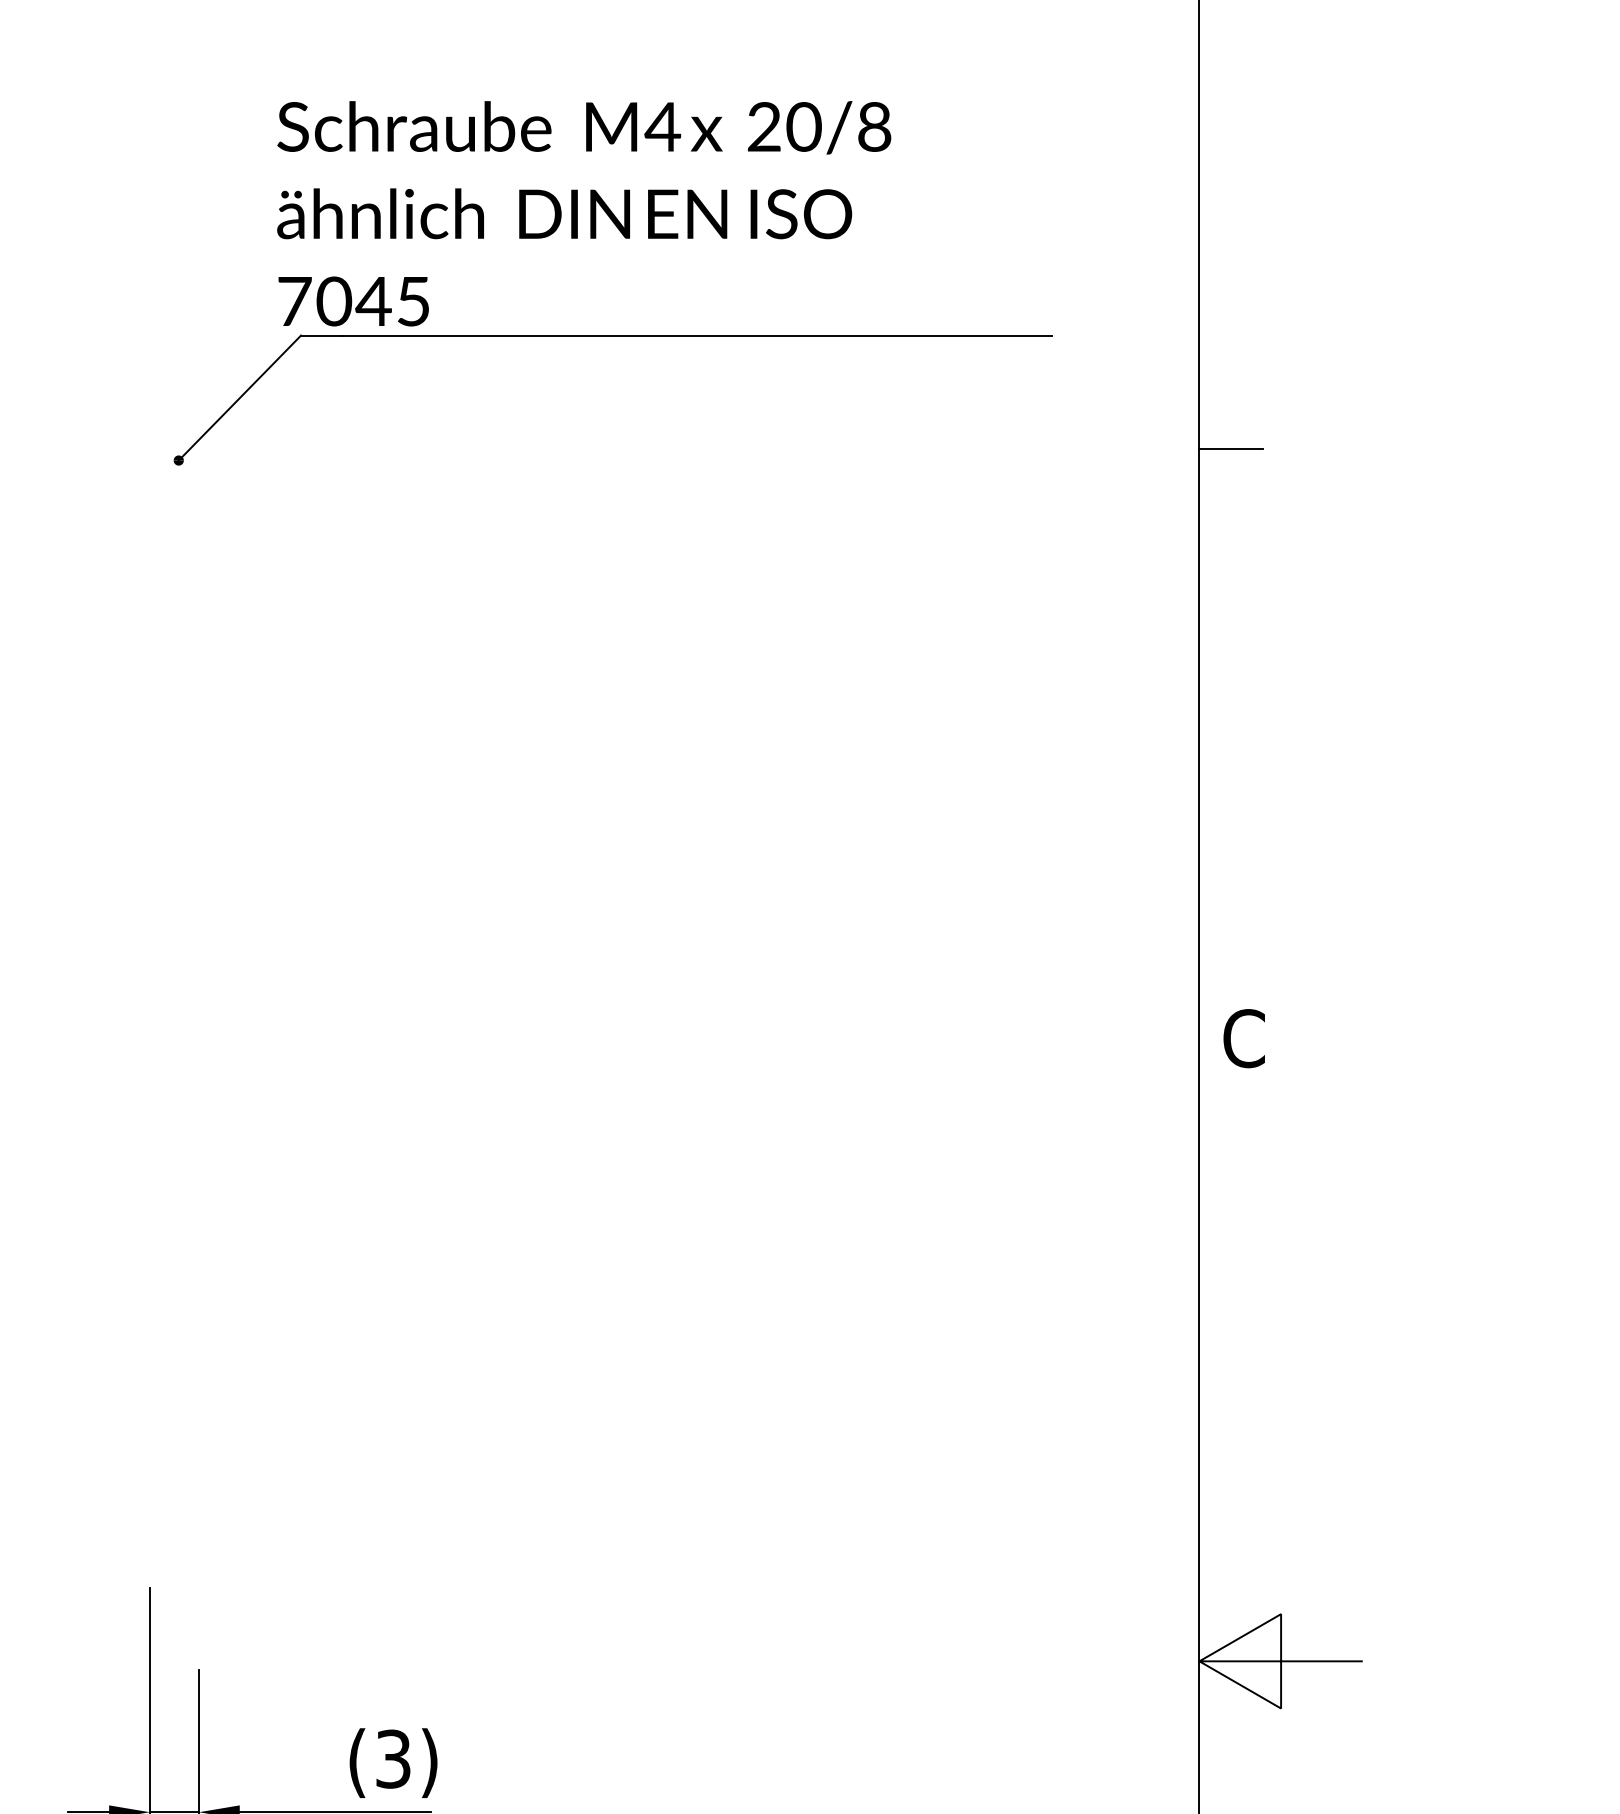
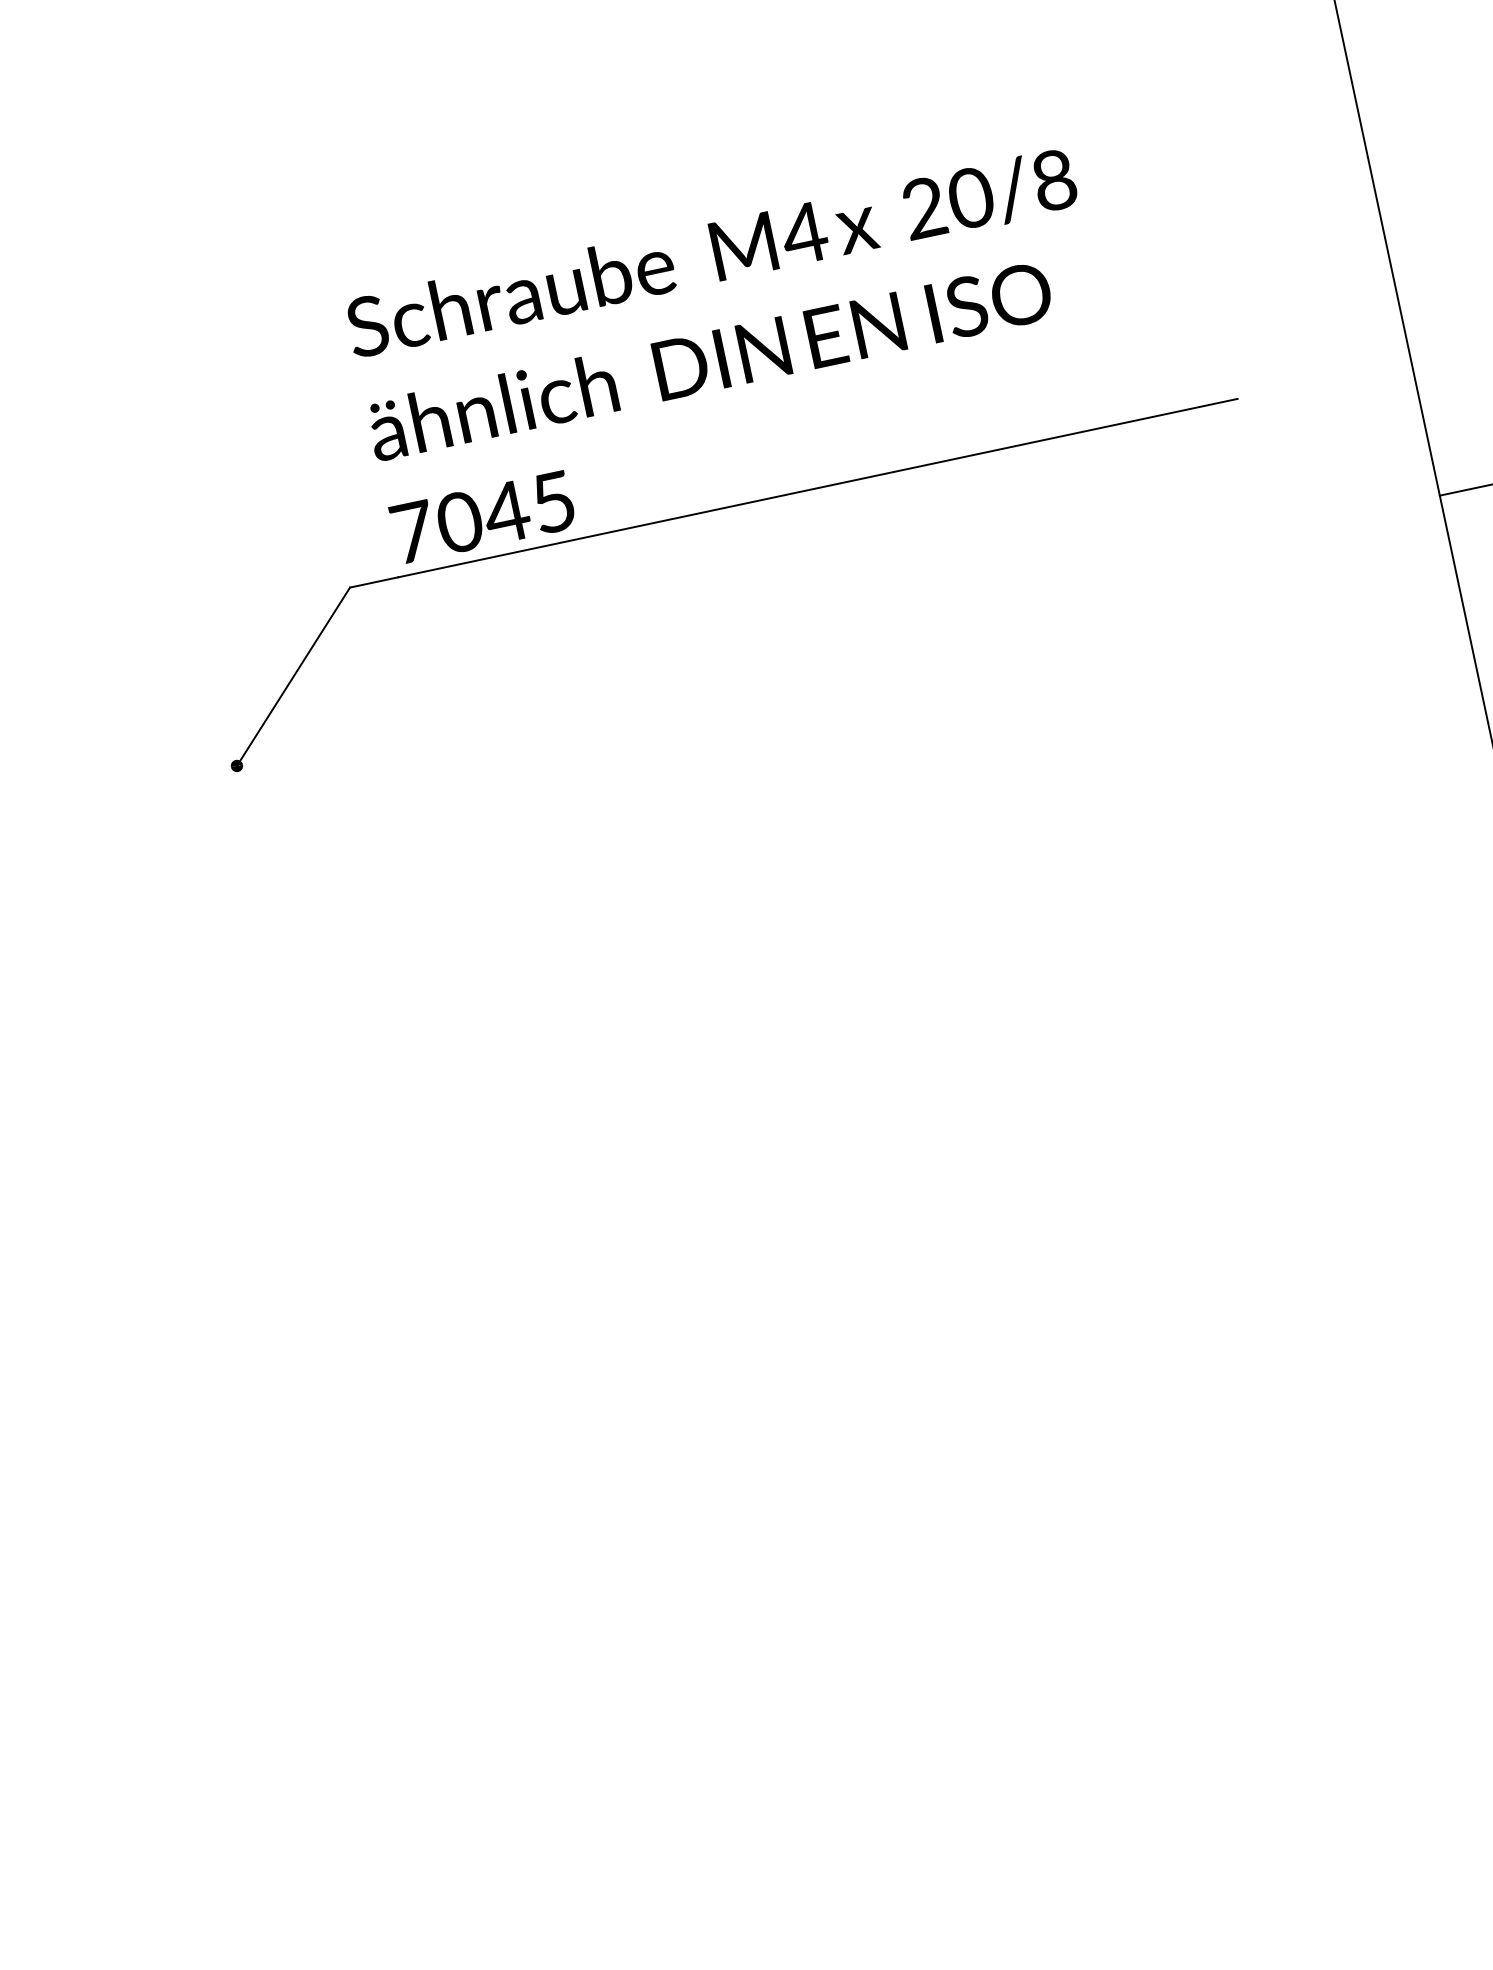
text: (584, 213) -> (733, 355), moved

